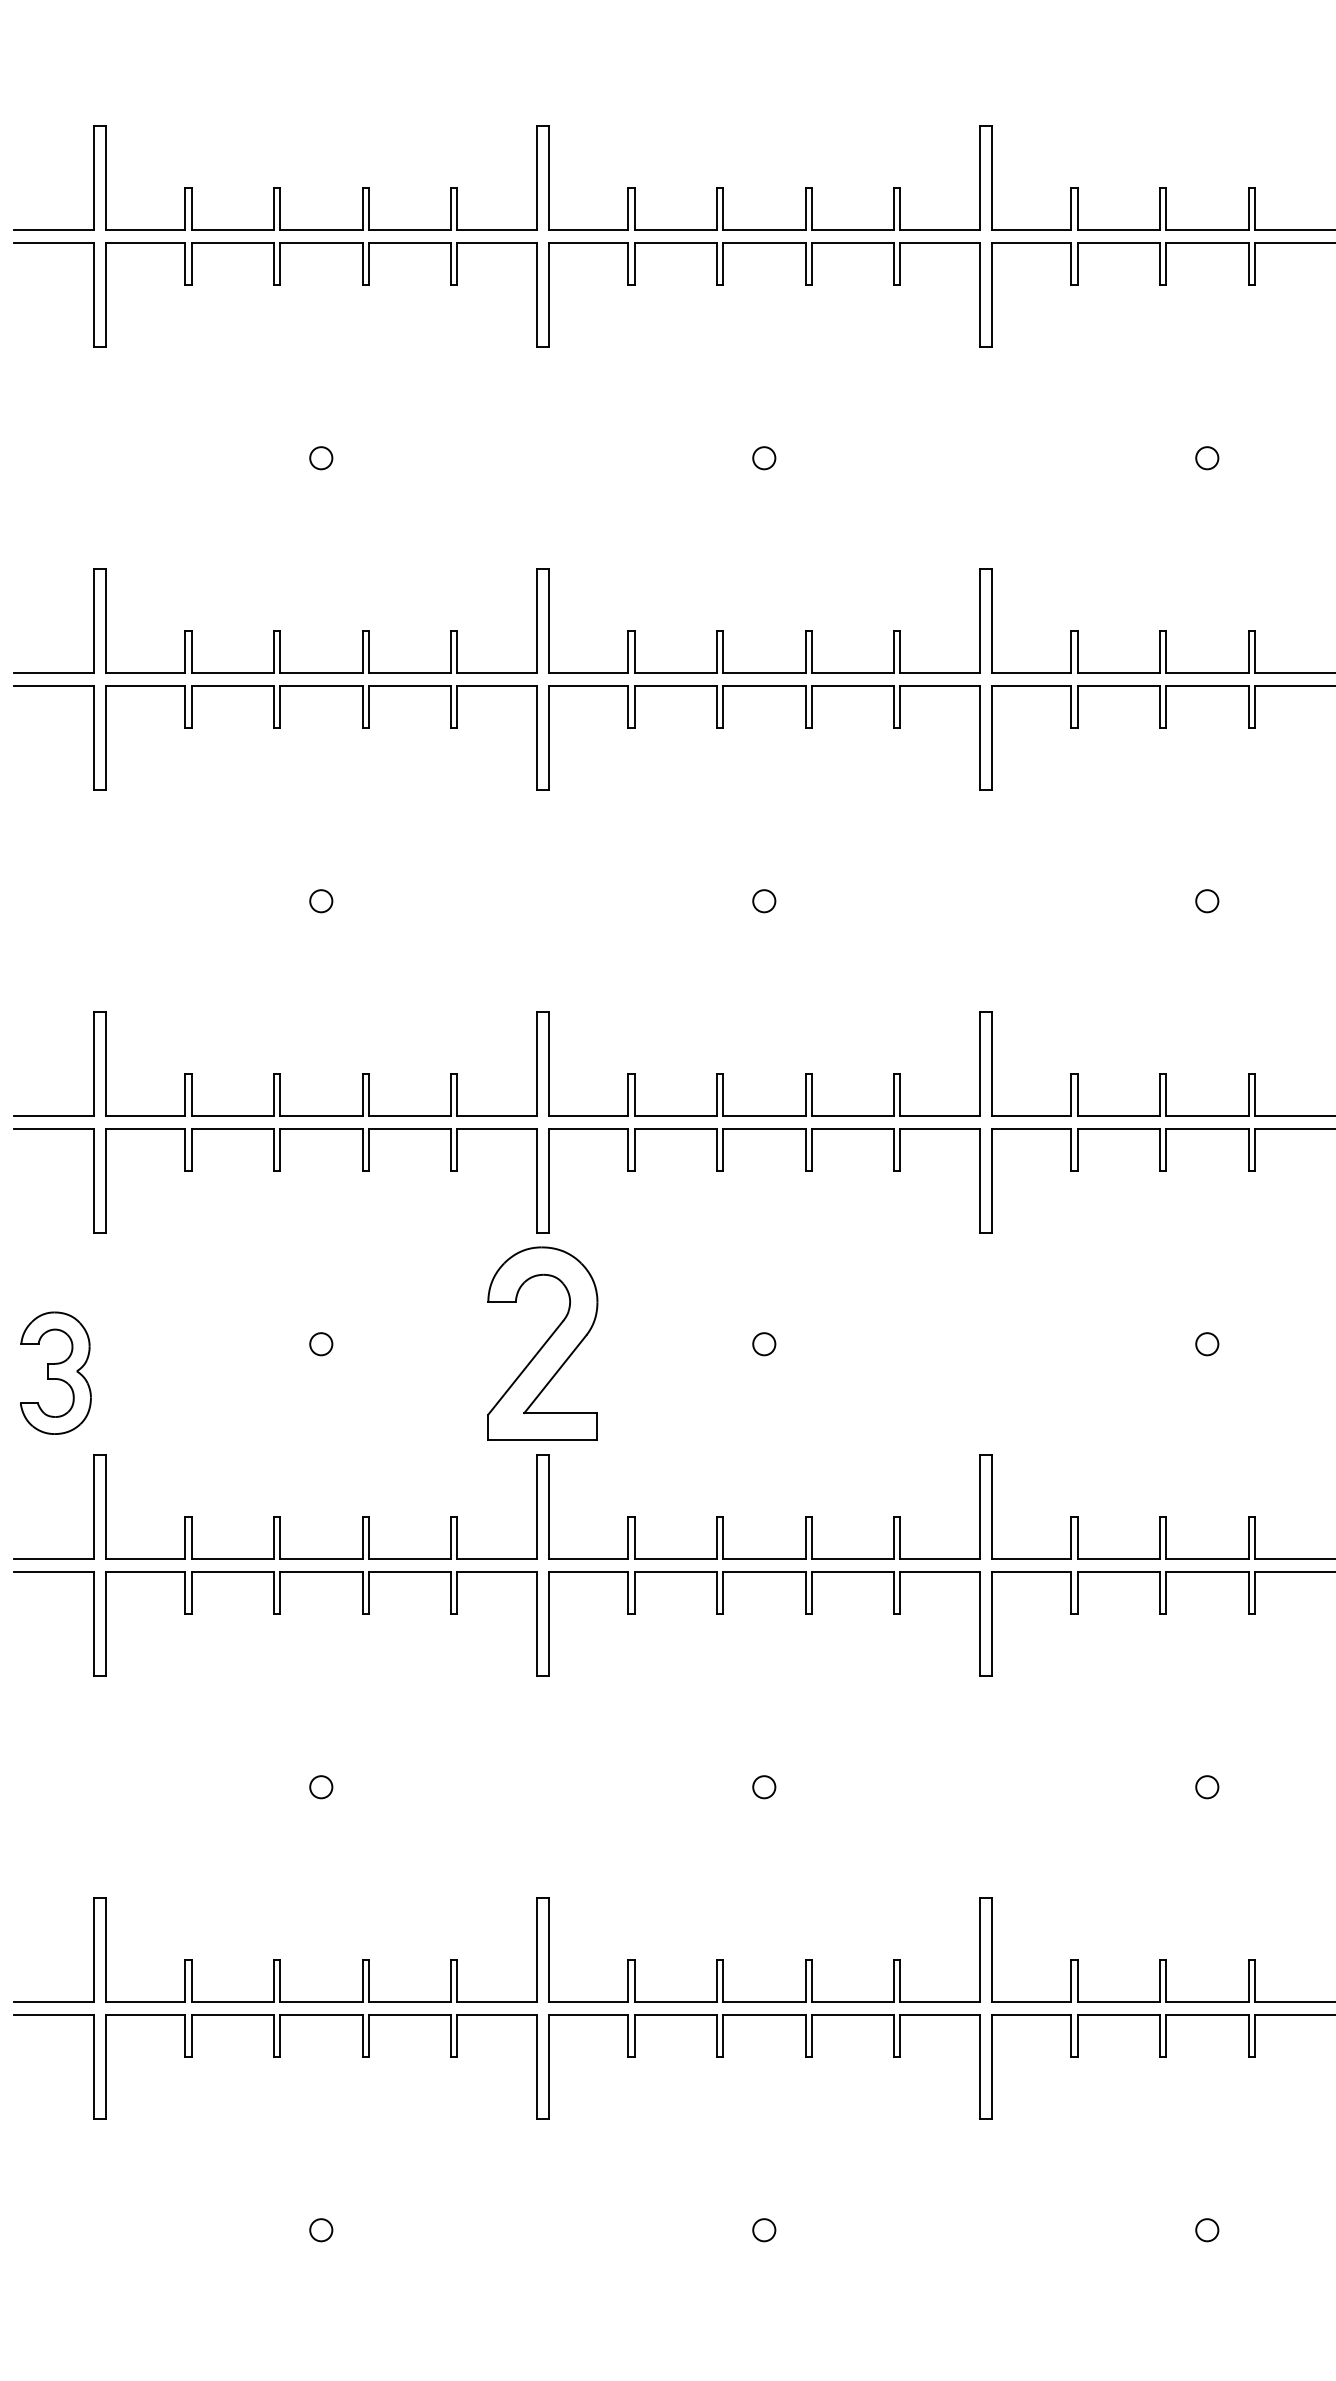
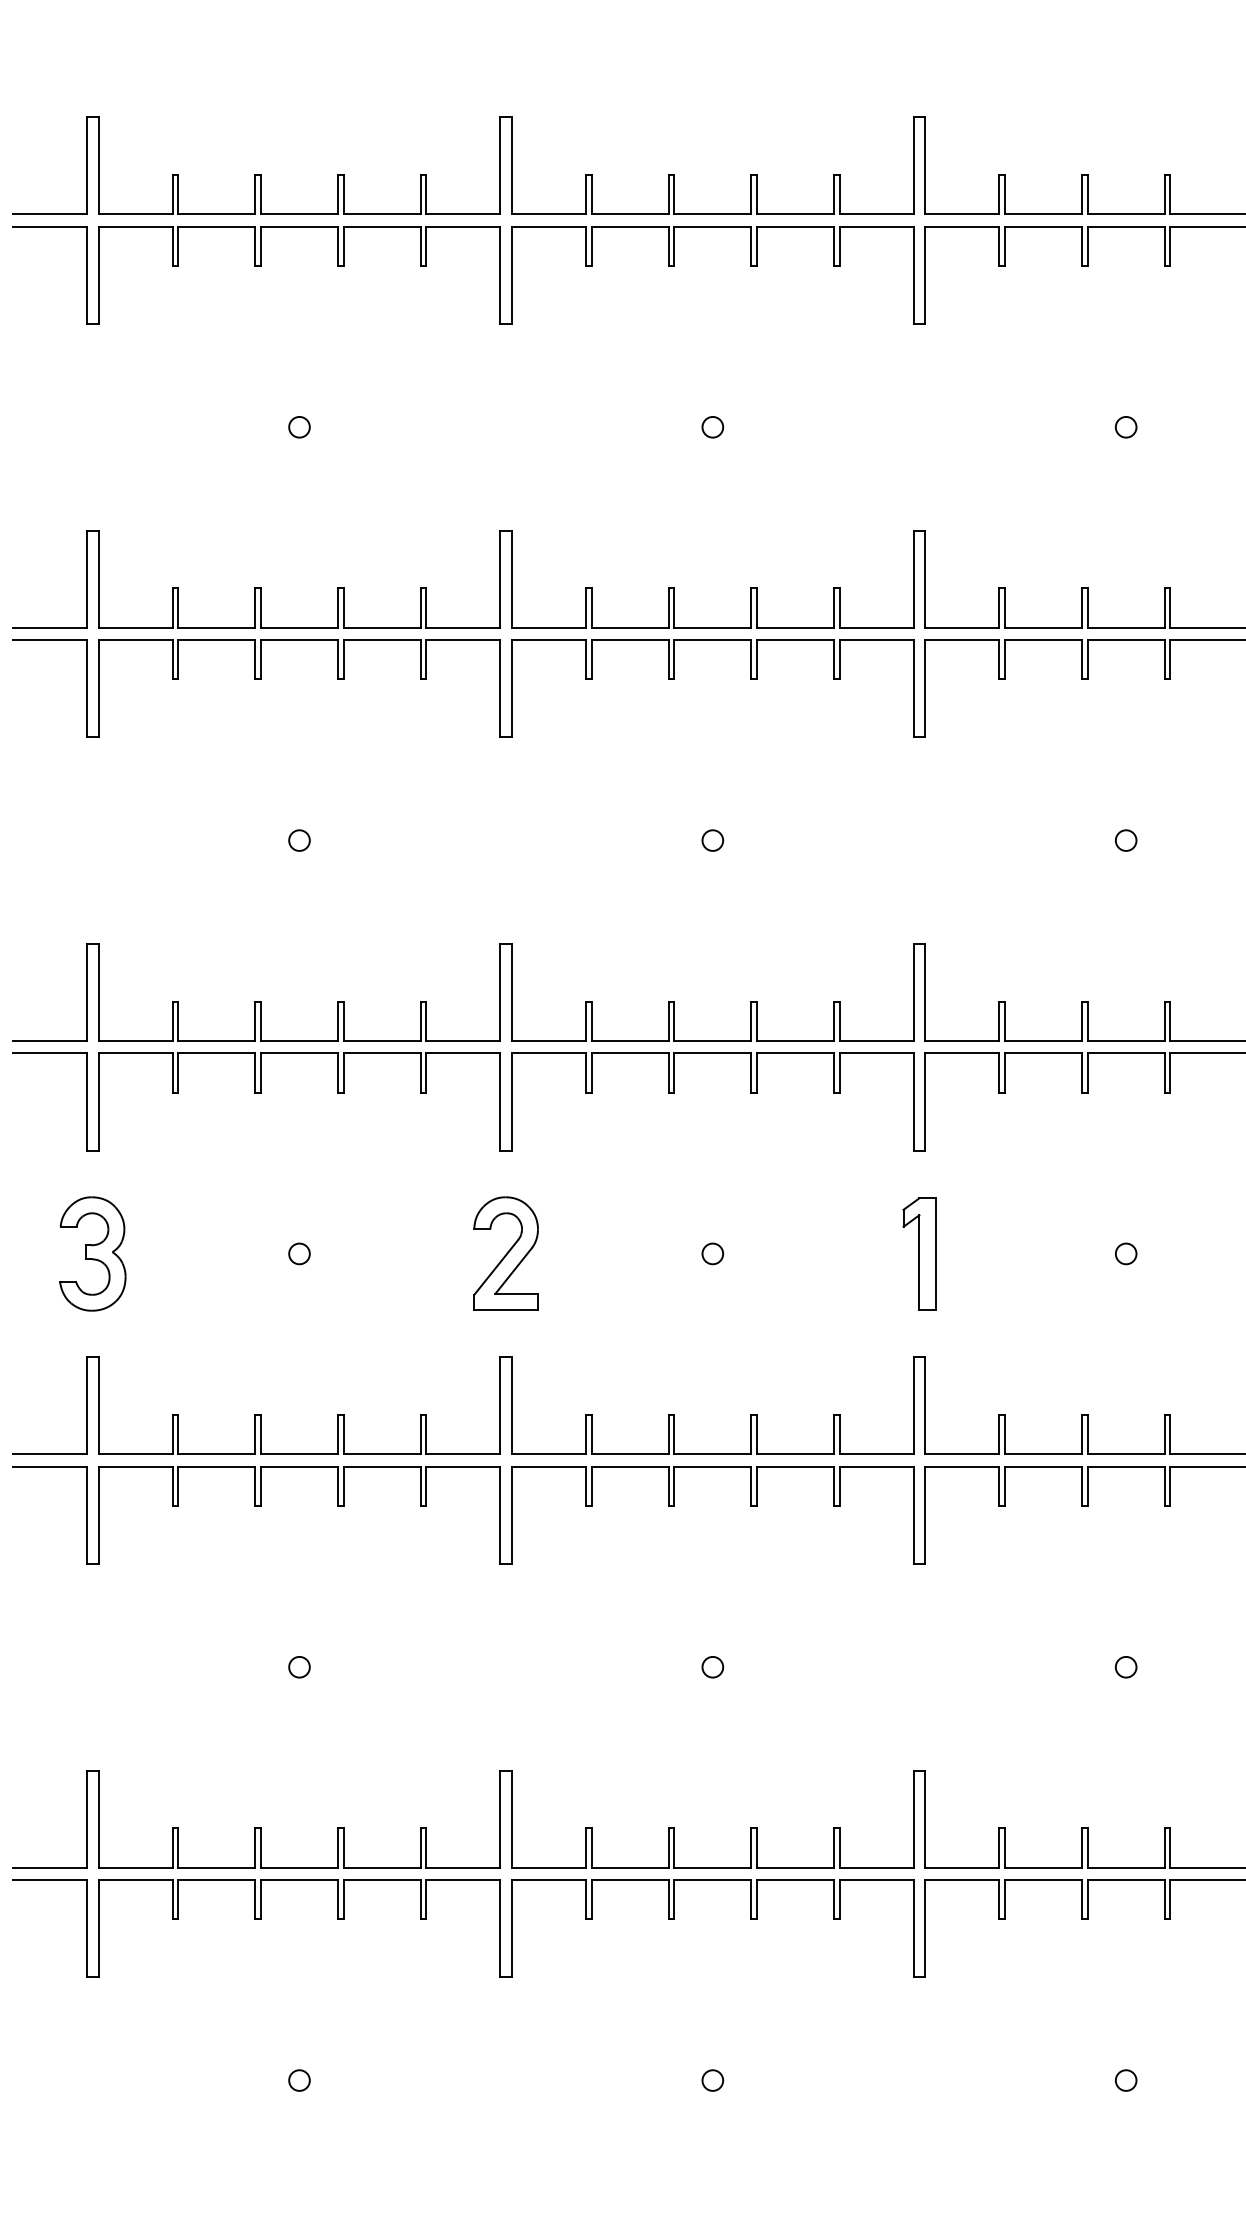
part: (542, 1343) -> (505, 1253), size x0.62
part: (985, 1343) -> (919, 1253), added
part: (55, 1372) -> (92, 1253), moved

